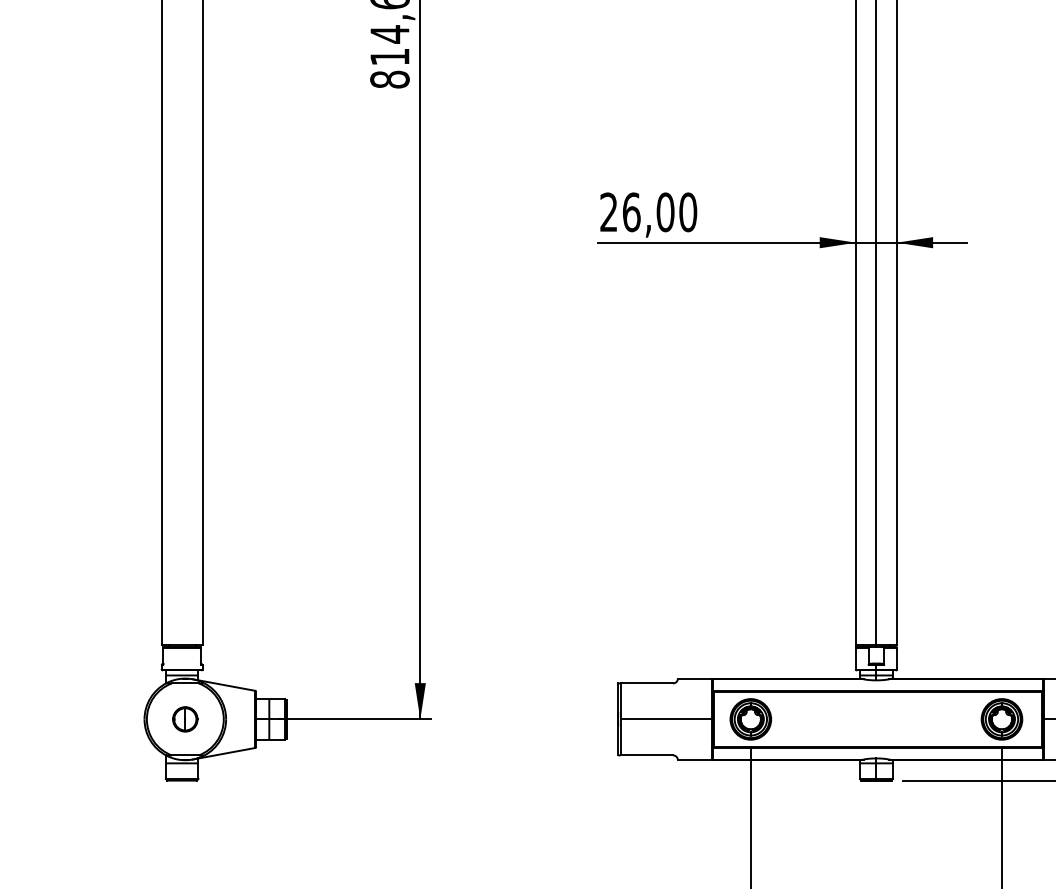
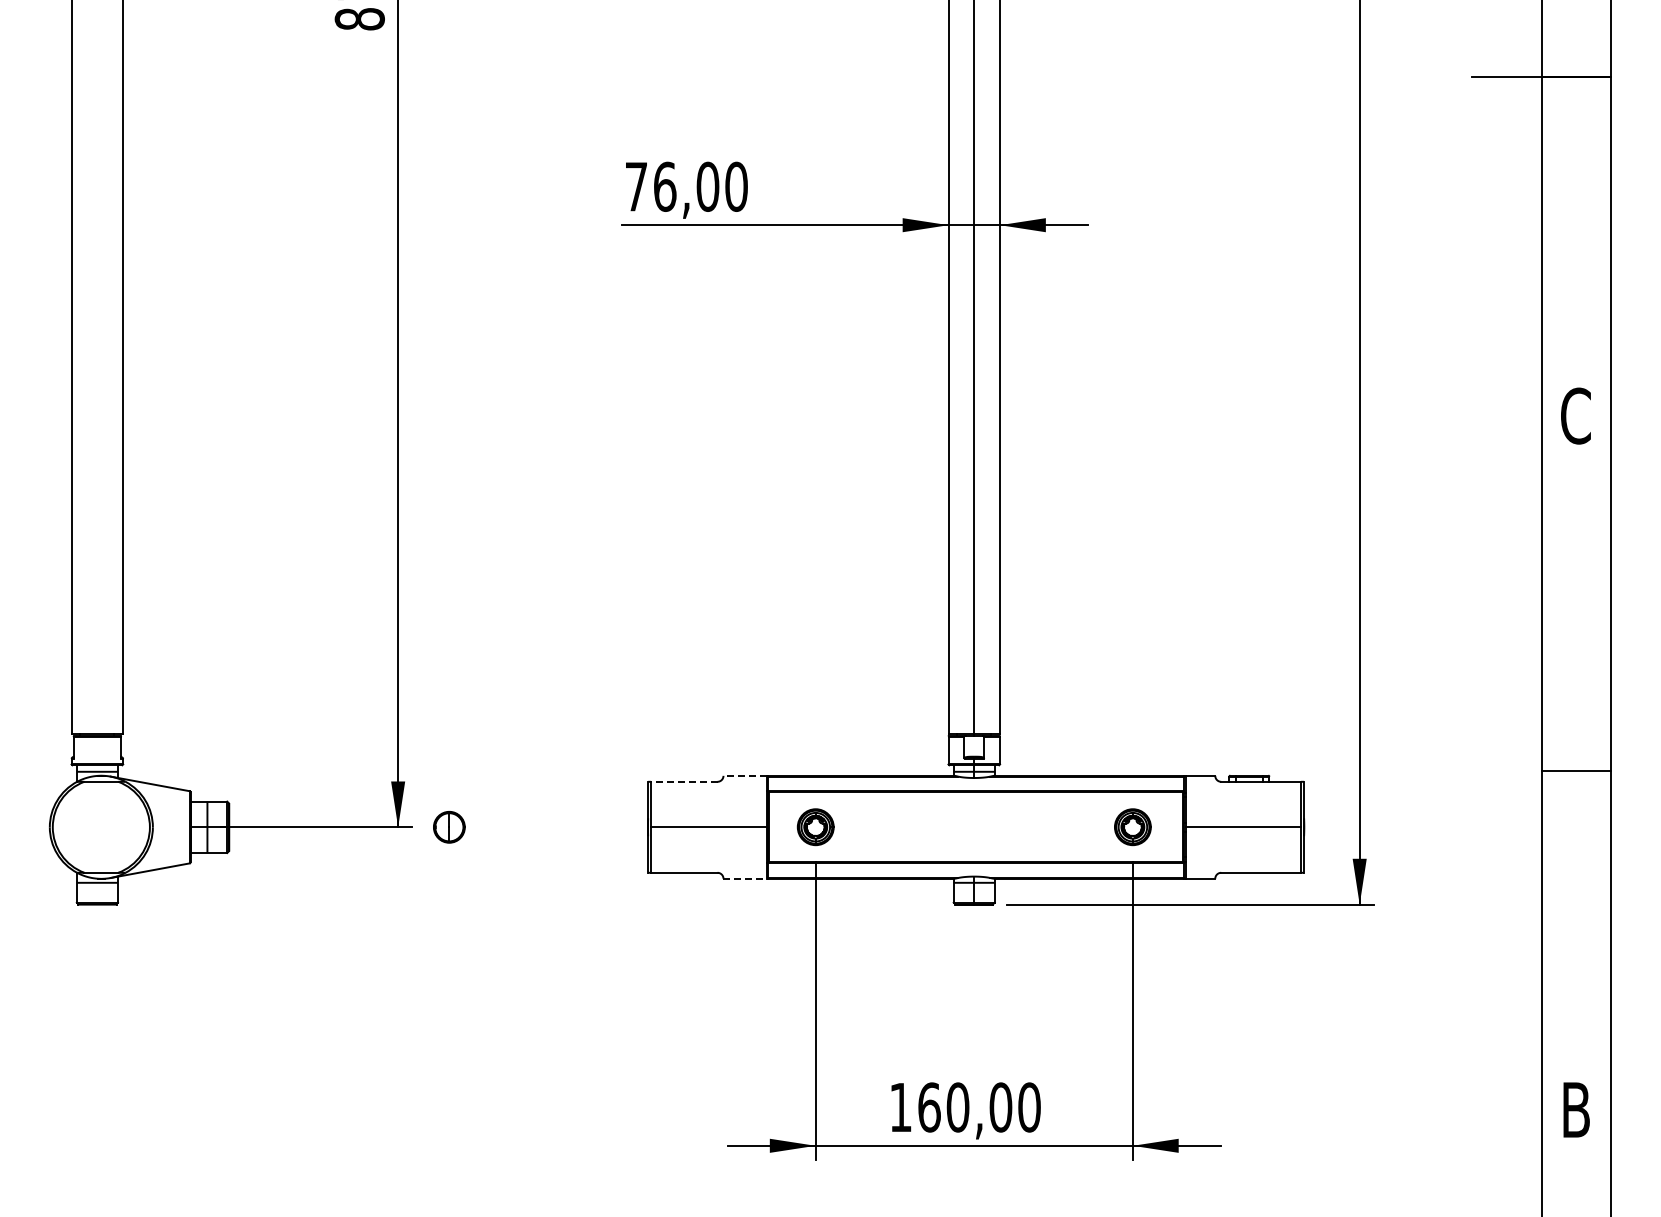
text: (608, 212) -> (635, 186), 26,00 -> 76,00
line: (695, 678) -> (745, 775), solid -> dashed
line: (646, 683) -> (683, 781), solid -> dashed
part: (750, 718) -> (815, 826), size x0.7
part: (1001, 718) -> (1132, 826), size x0.7
part: (185, 719) -> (449, 827), moved
line: (695, 759) -> (745, 878), solid -> dashed

